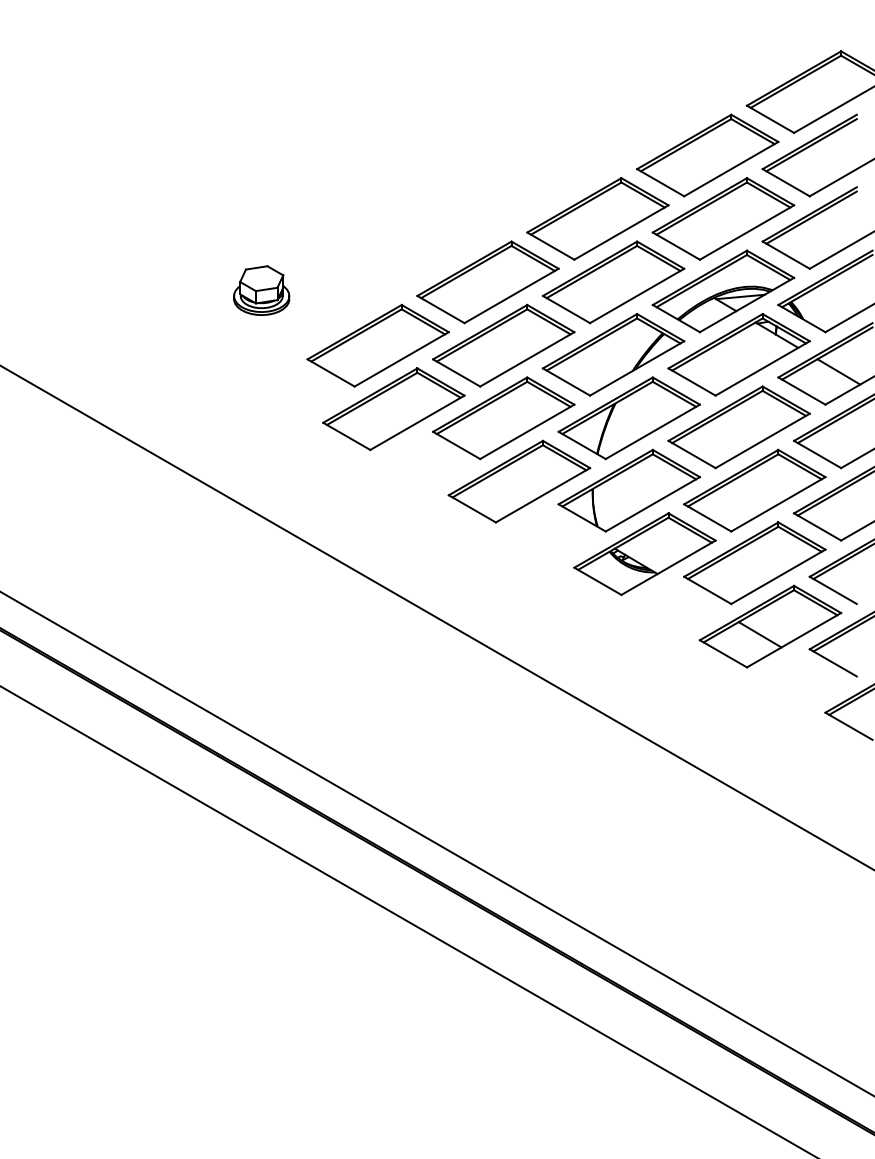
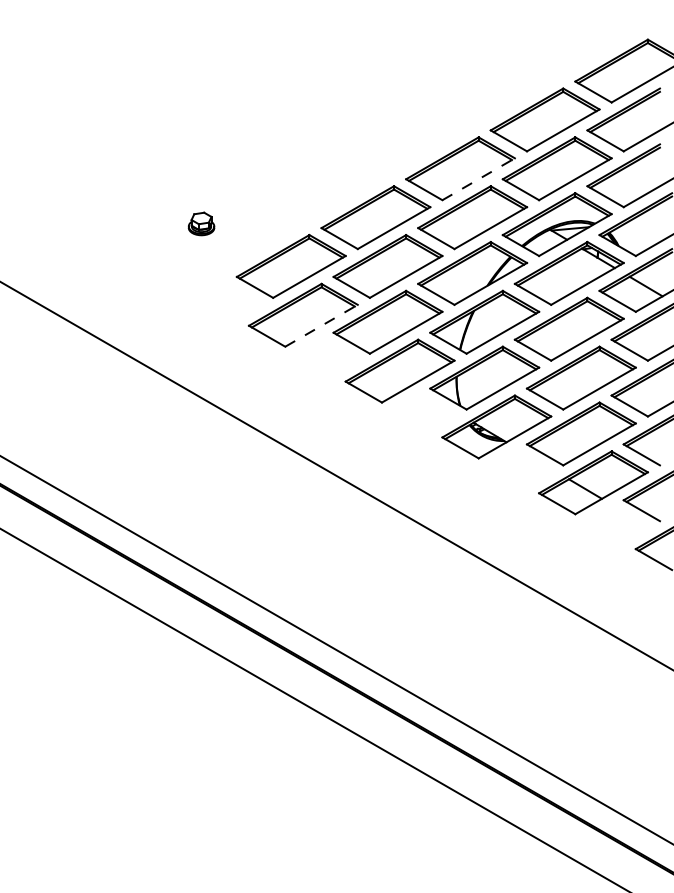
line: (621, 232) -> (478, 179), solid -> dashed
part: (261, 289) -> (201, 223), size x0.6
line: (417, 422) -> (321, 325), solid -> dashed

